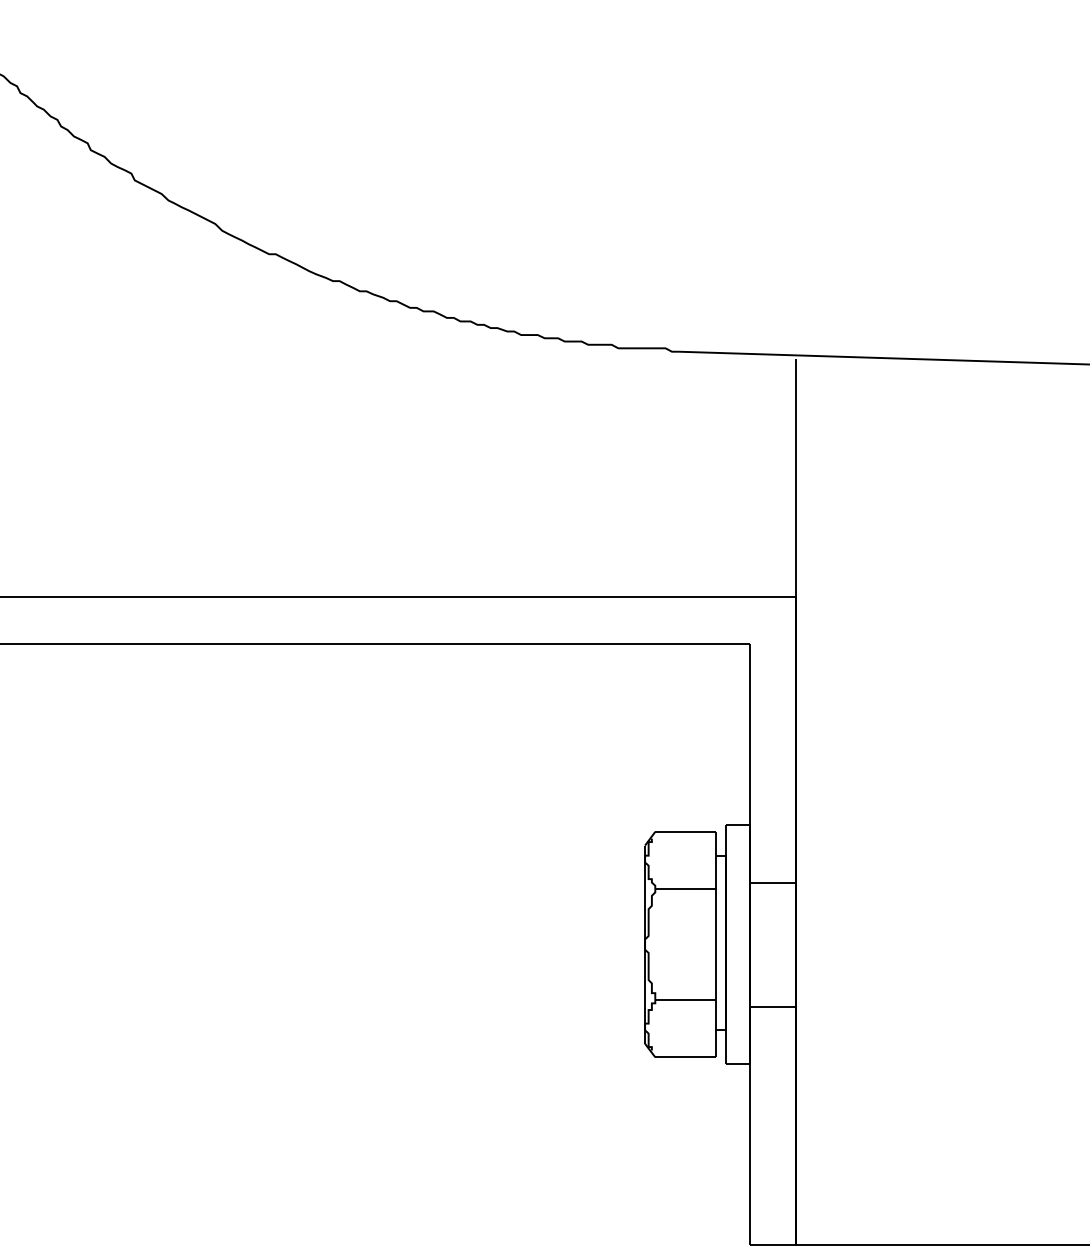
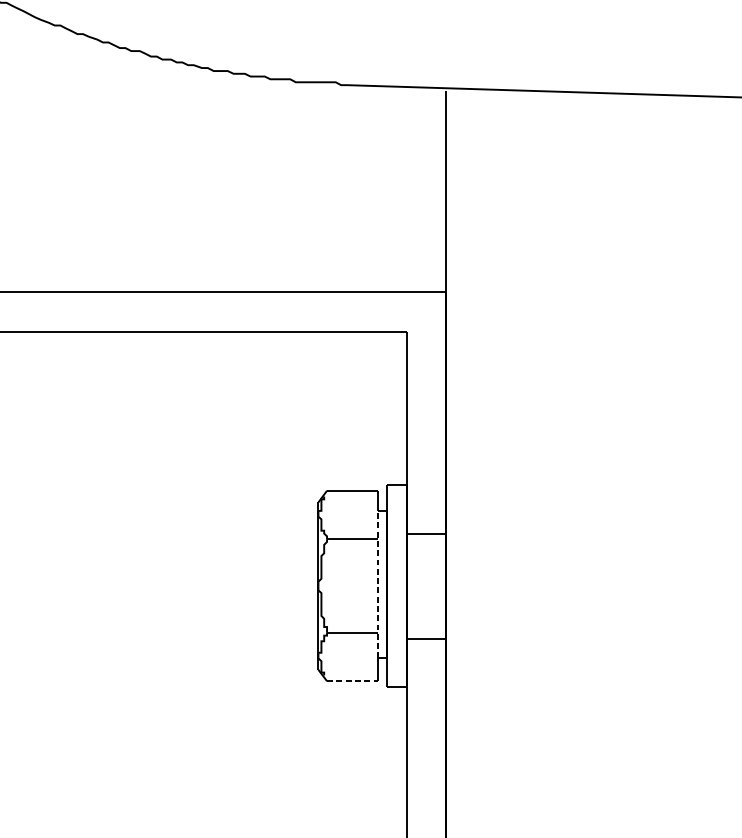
line: (715, 942) -> (377, 584), solid -> dashed
line: (686, 1057) -> (353, 681), solid -> dashed

